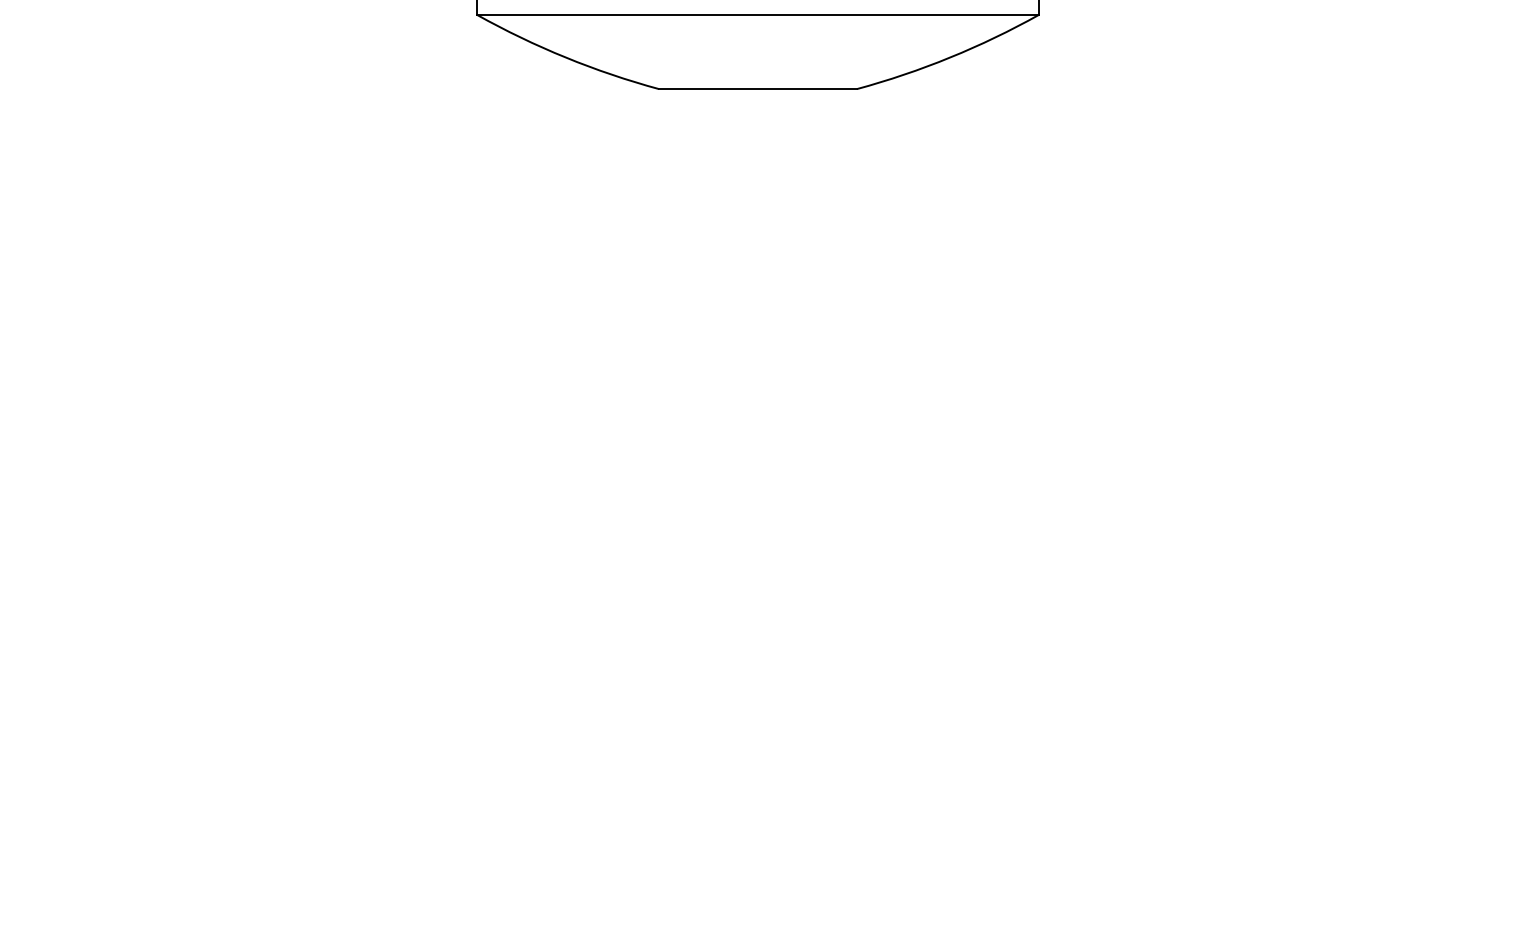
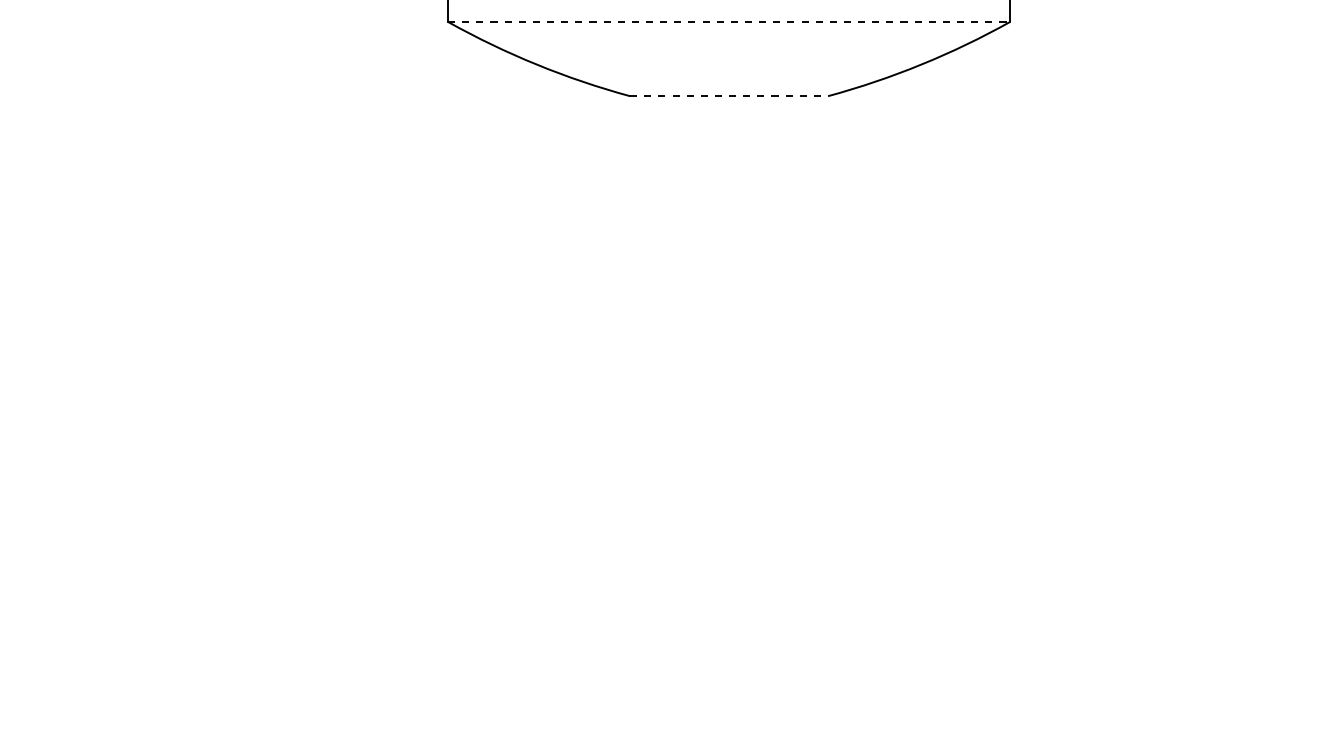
line: (757, 14) -> (728, 21), solid -> dashed
line: (757, 89) -> (728, 96), solid -> dashed

